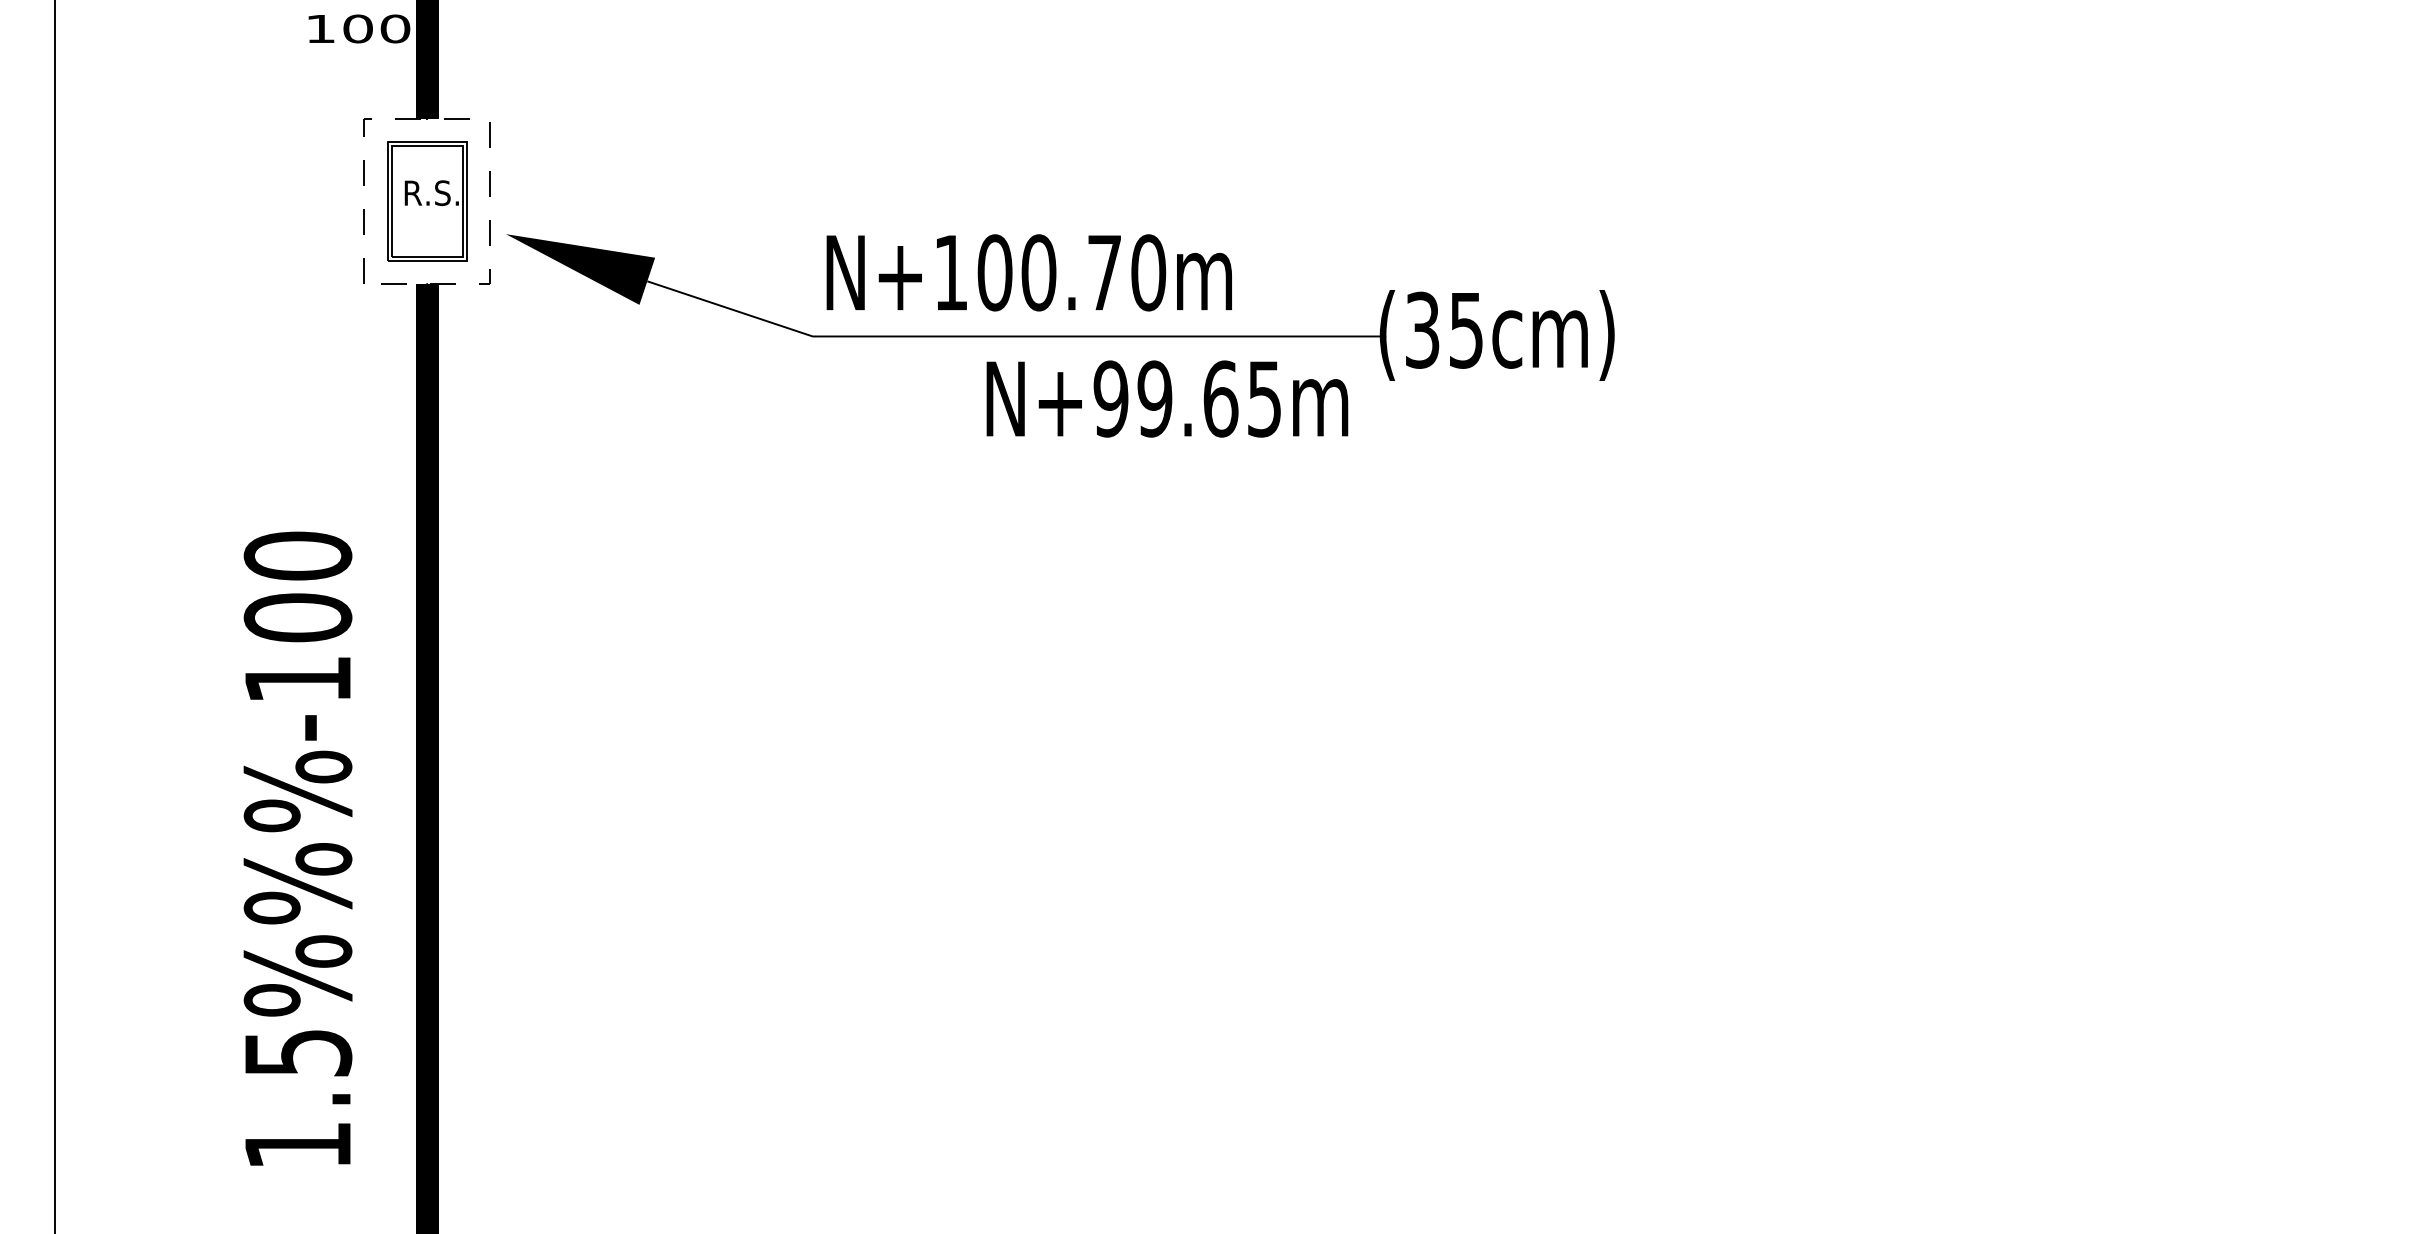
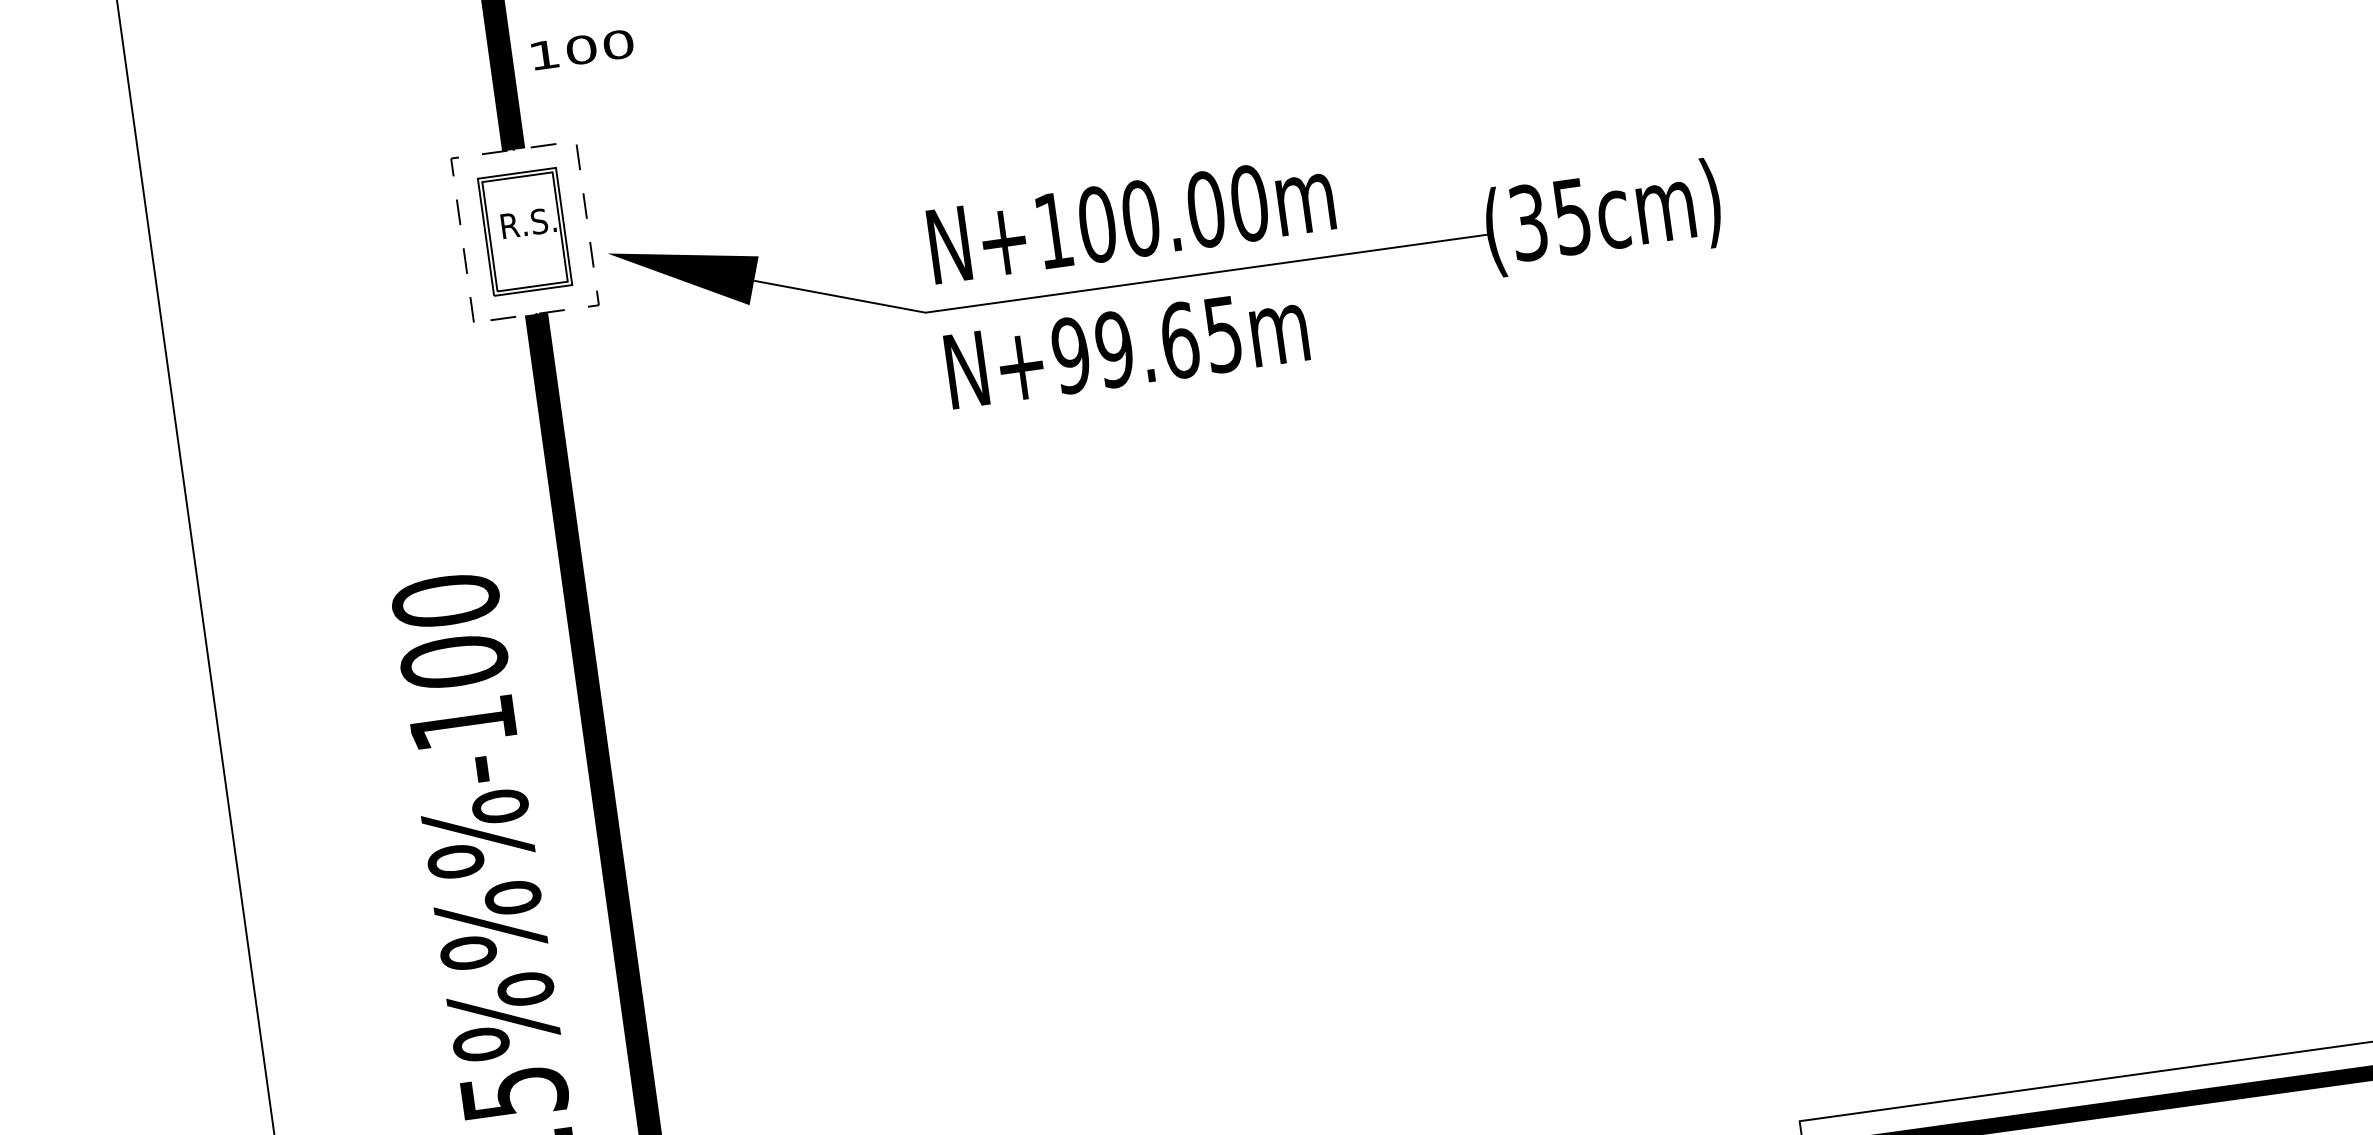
text: (359, 28) -> (582, 49), moved
text: (1104, 272) -> (1205, 209), N+100.70m -> N+100.00m
text: (1167, 398) -> (1126, 347), moved

